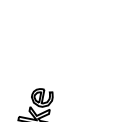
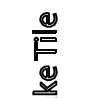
part: (46, 51) -> (44, 36), added

